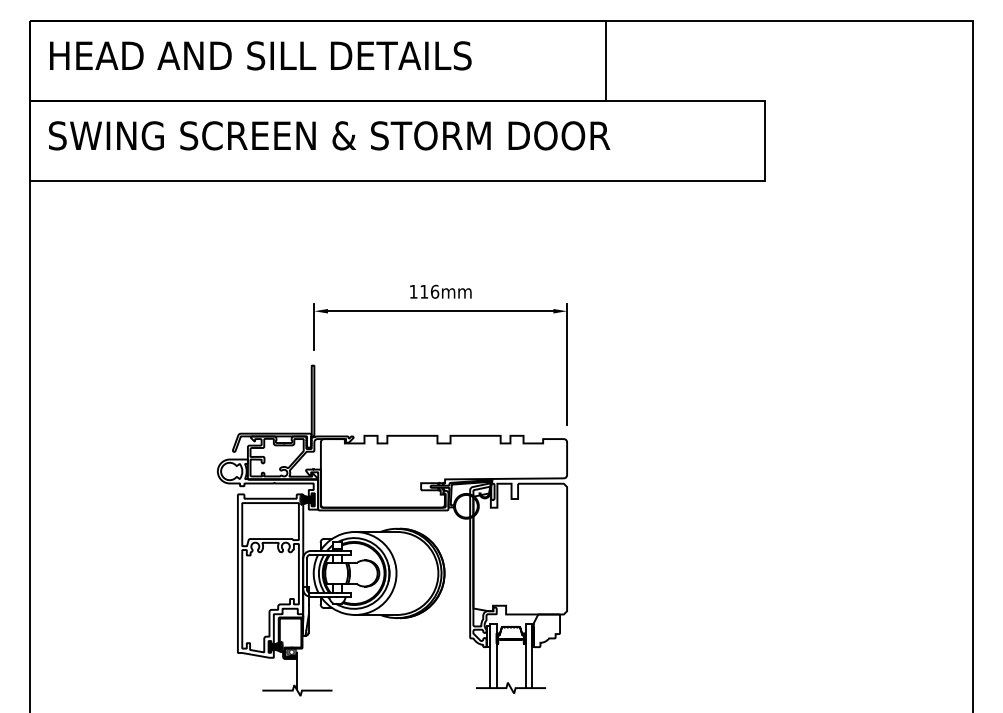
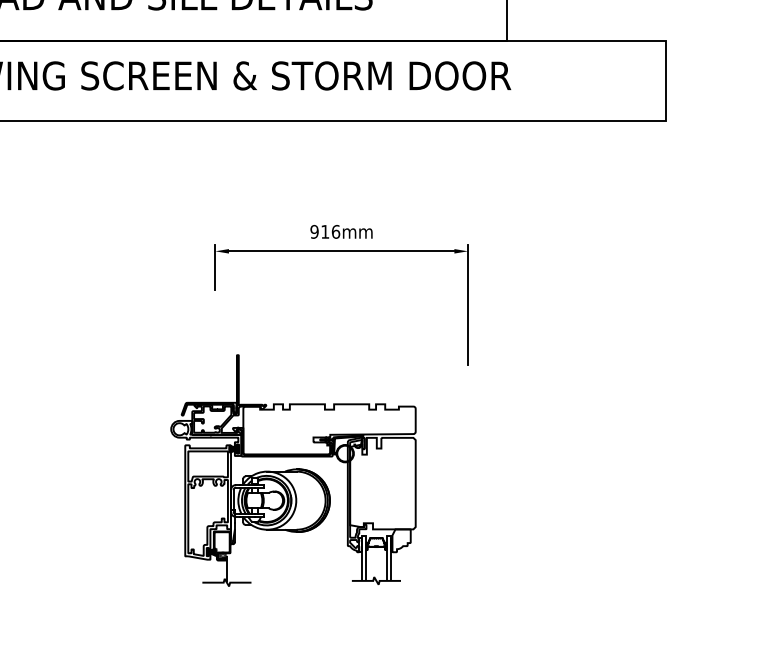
text: (413, 291) -> (314, 231), 116mm -> 916mm
part: (392, 530) -> (293, 470), size x0.7

